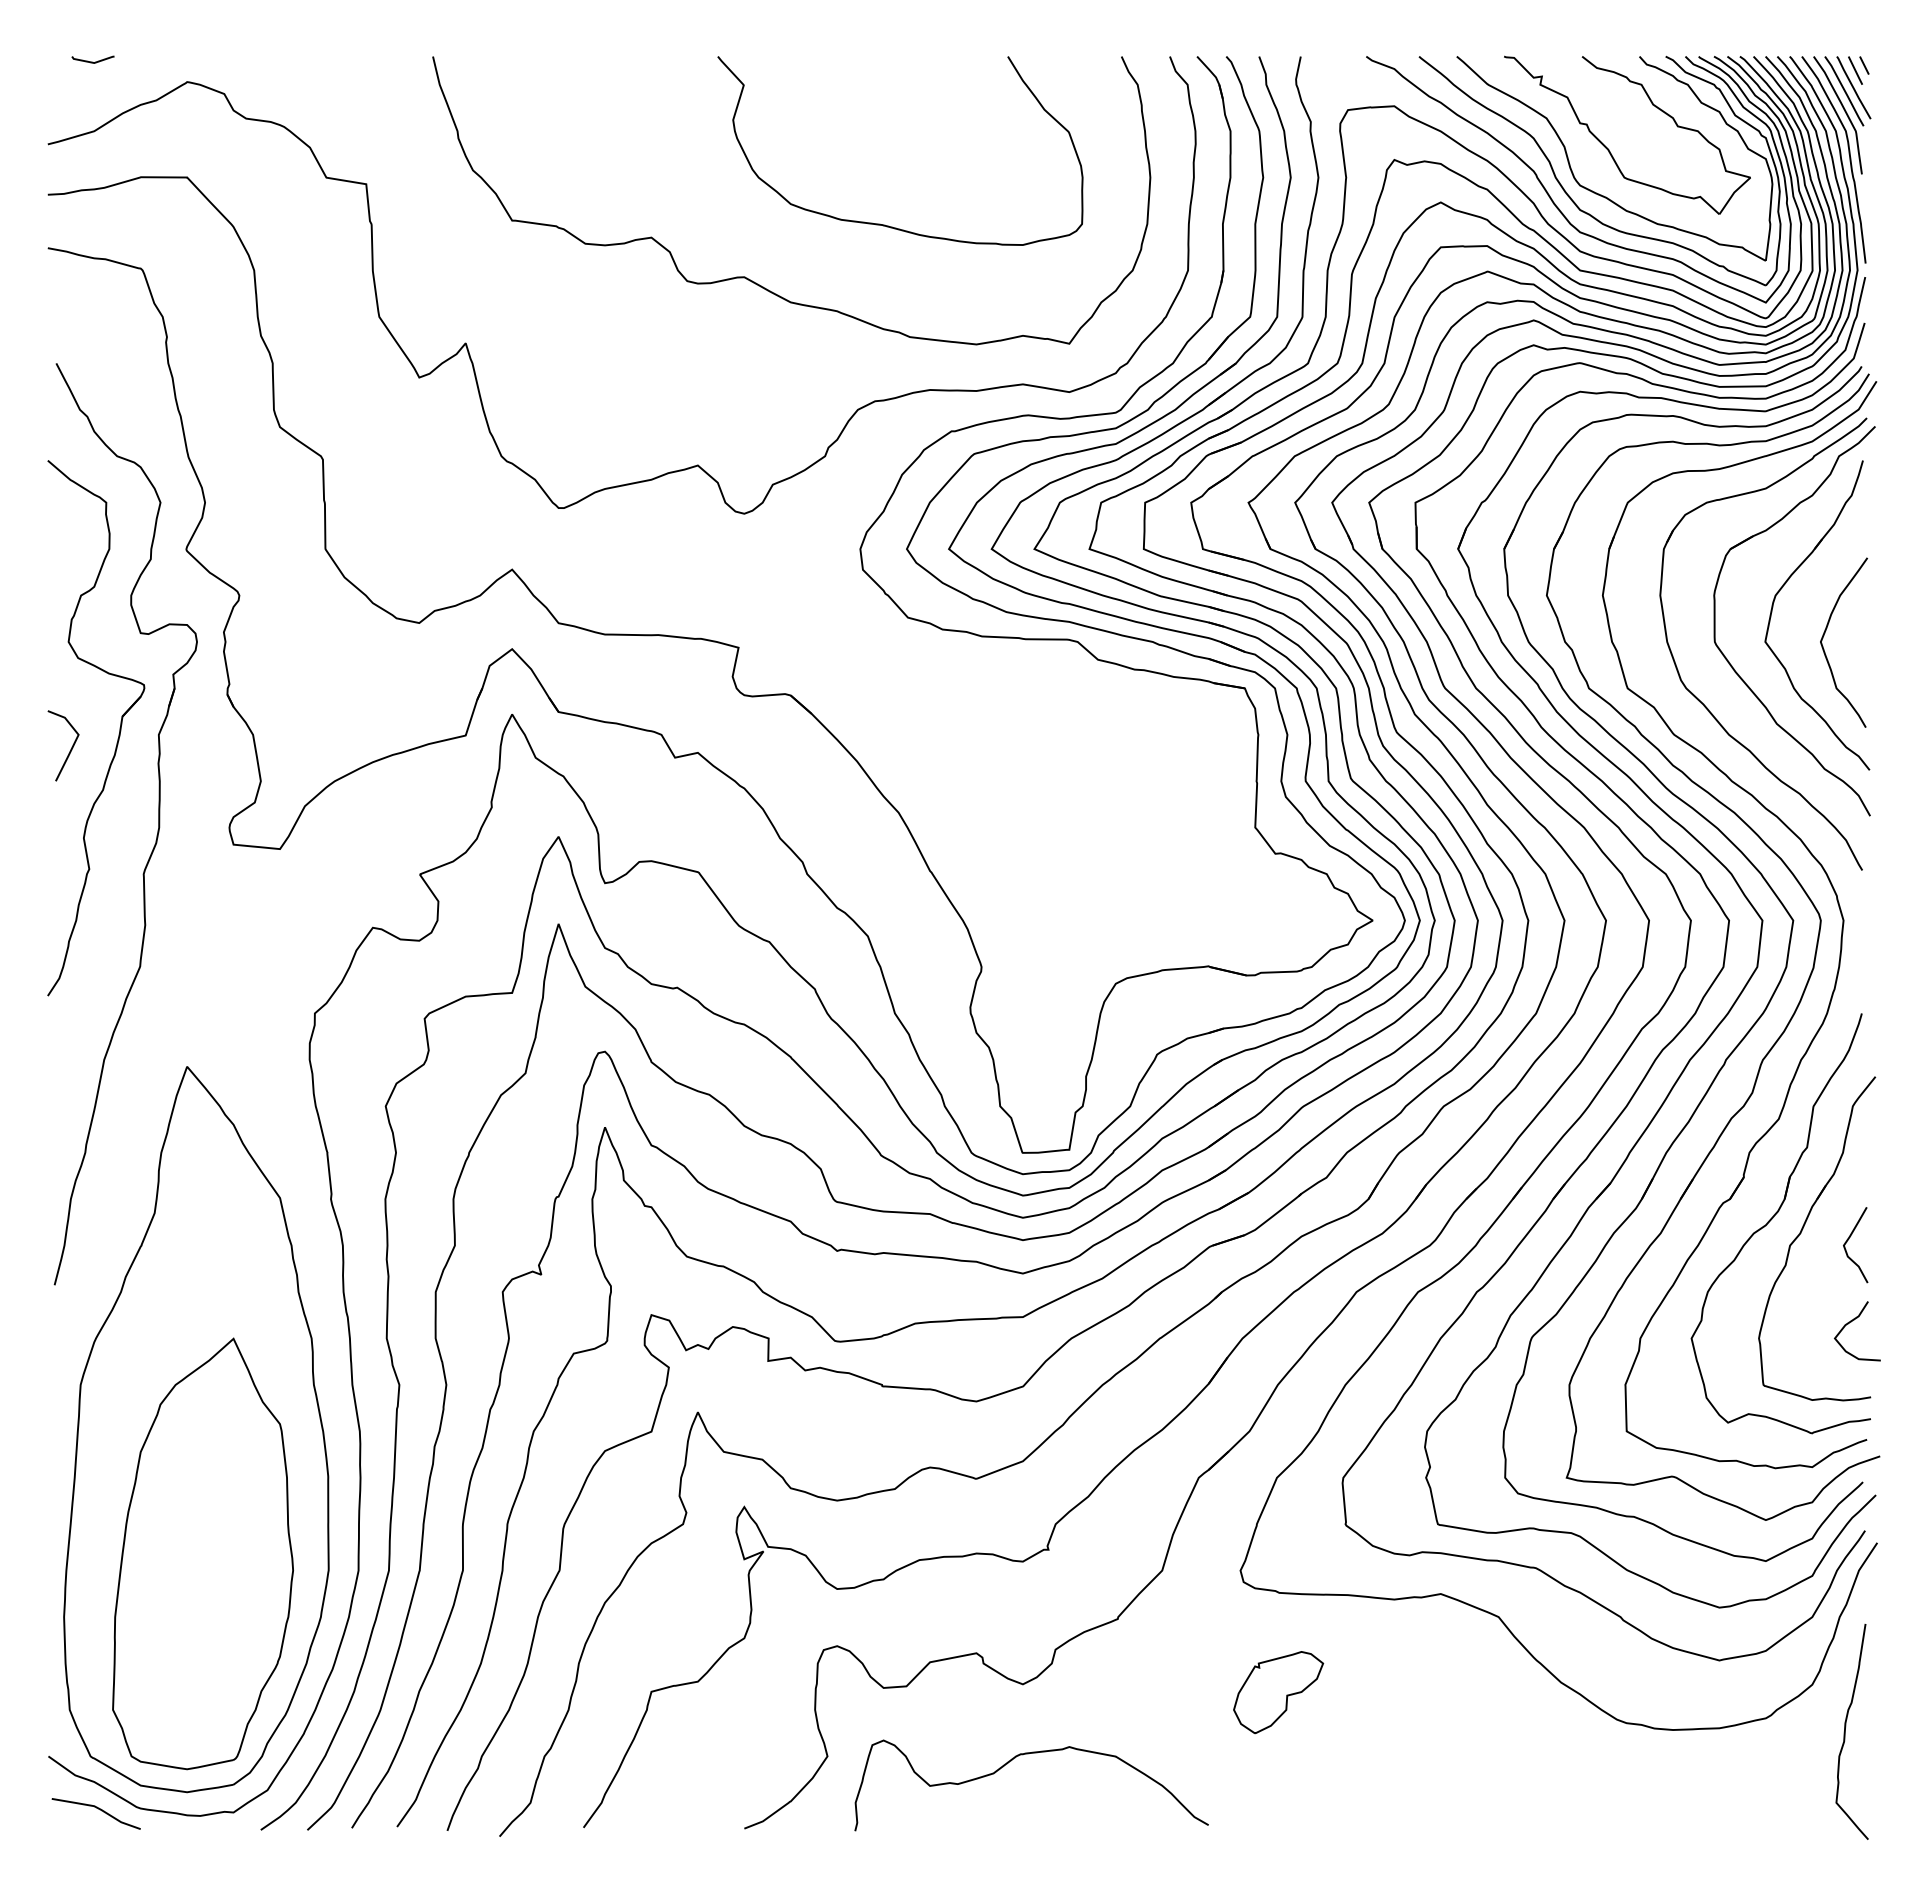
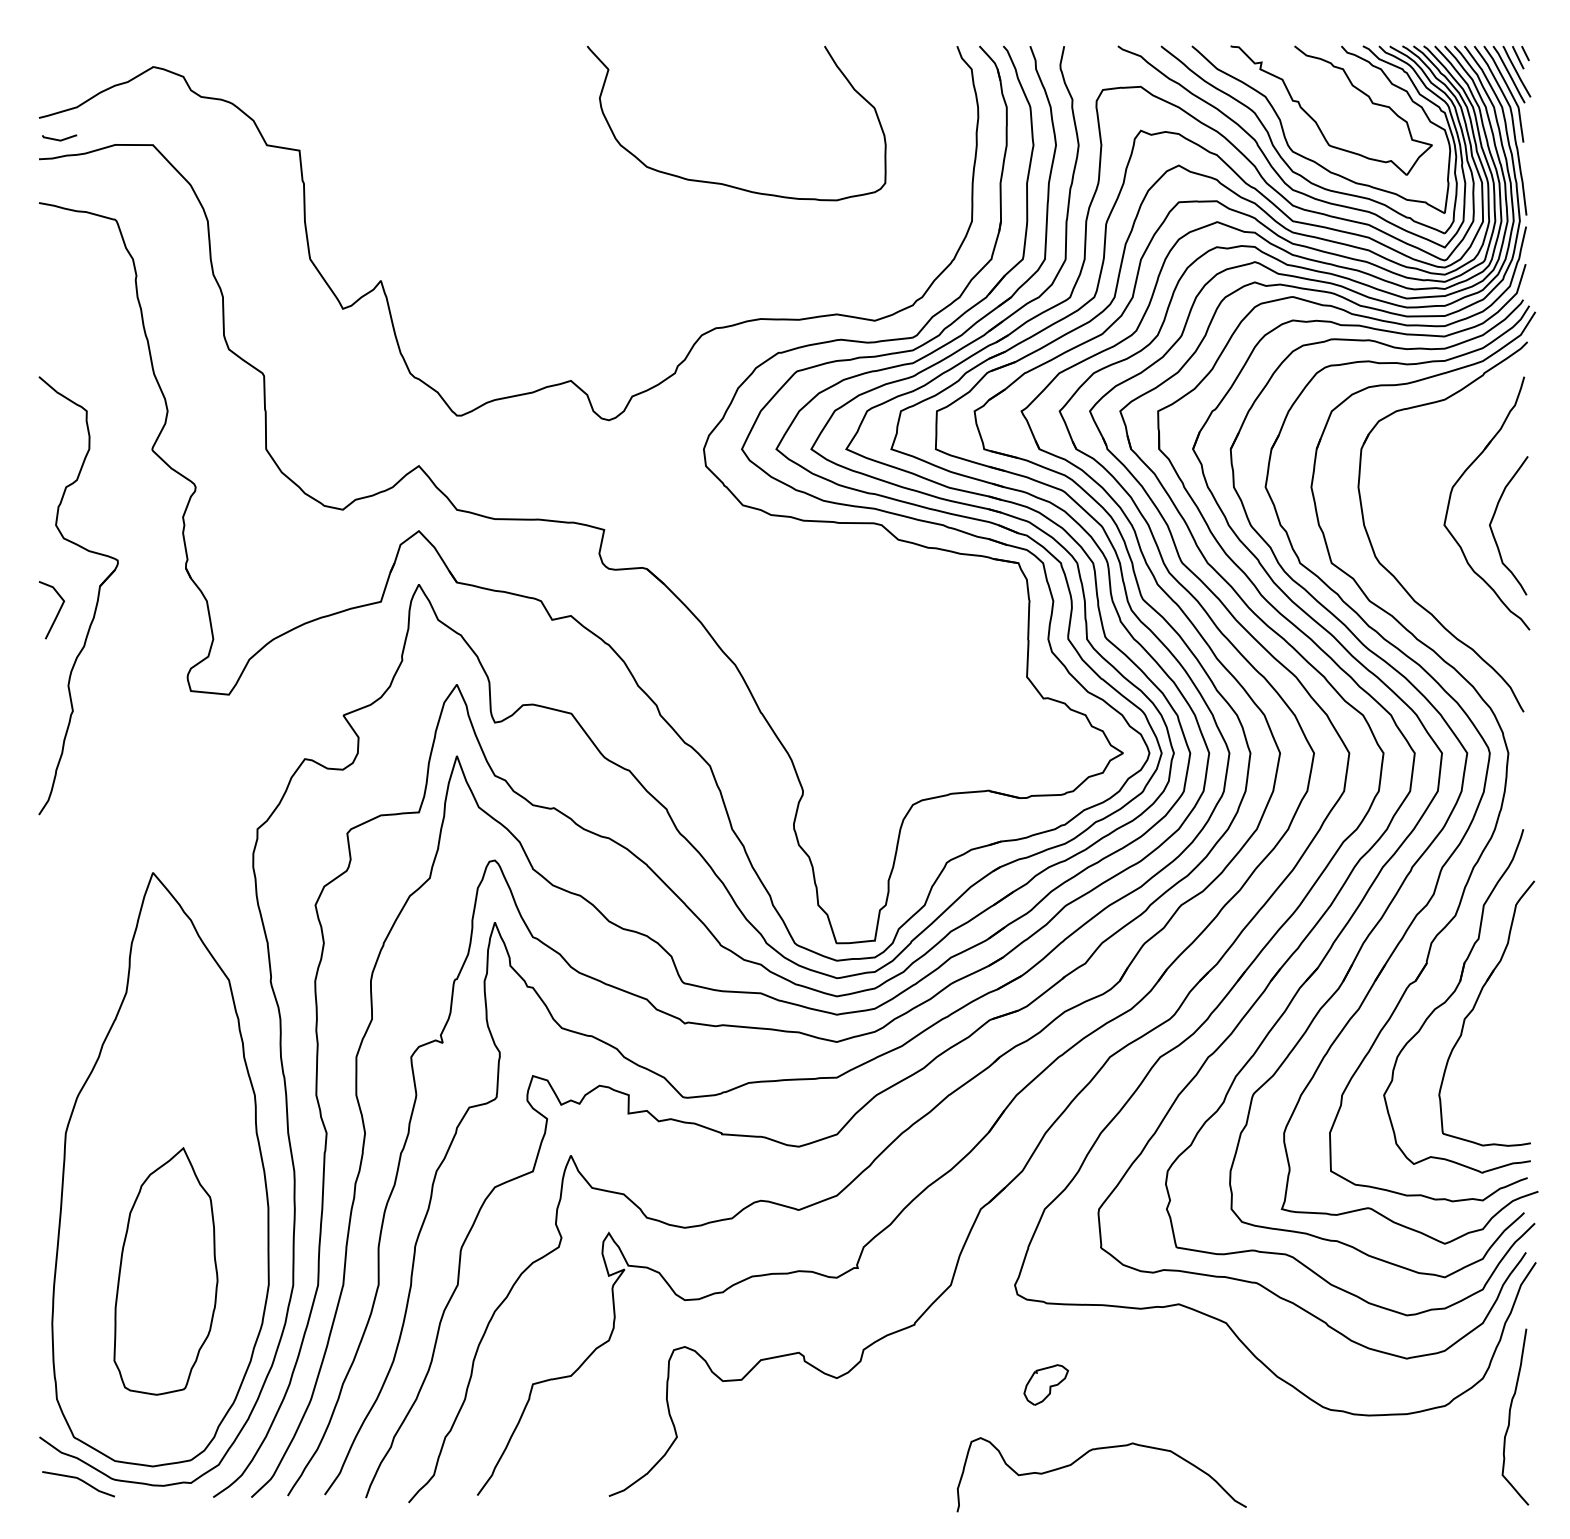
line: (92, 61) -> (59, 139), moved
curve: (747, 277) -> (611, 226), removed
part: (1732, 665) -> (1417, 544), removed
part: (157, 830) -> (128, 679), removed
curve: (1849, 1239) -> (1513, 1014), removed
curve: (1851, 1322) -> (1514, 1082), removed
part: (202, 1553) -> (165, 1271), size x0.7
part: (1278, 1692) -> (1046, 1384), size x0.6
curve: (1028, 1754) -> (1099, 1449), moved

